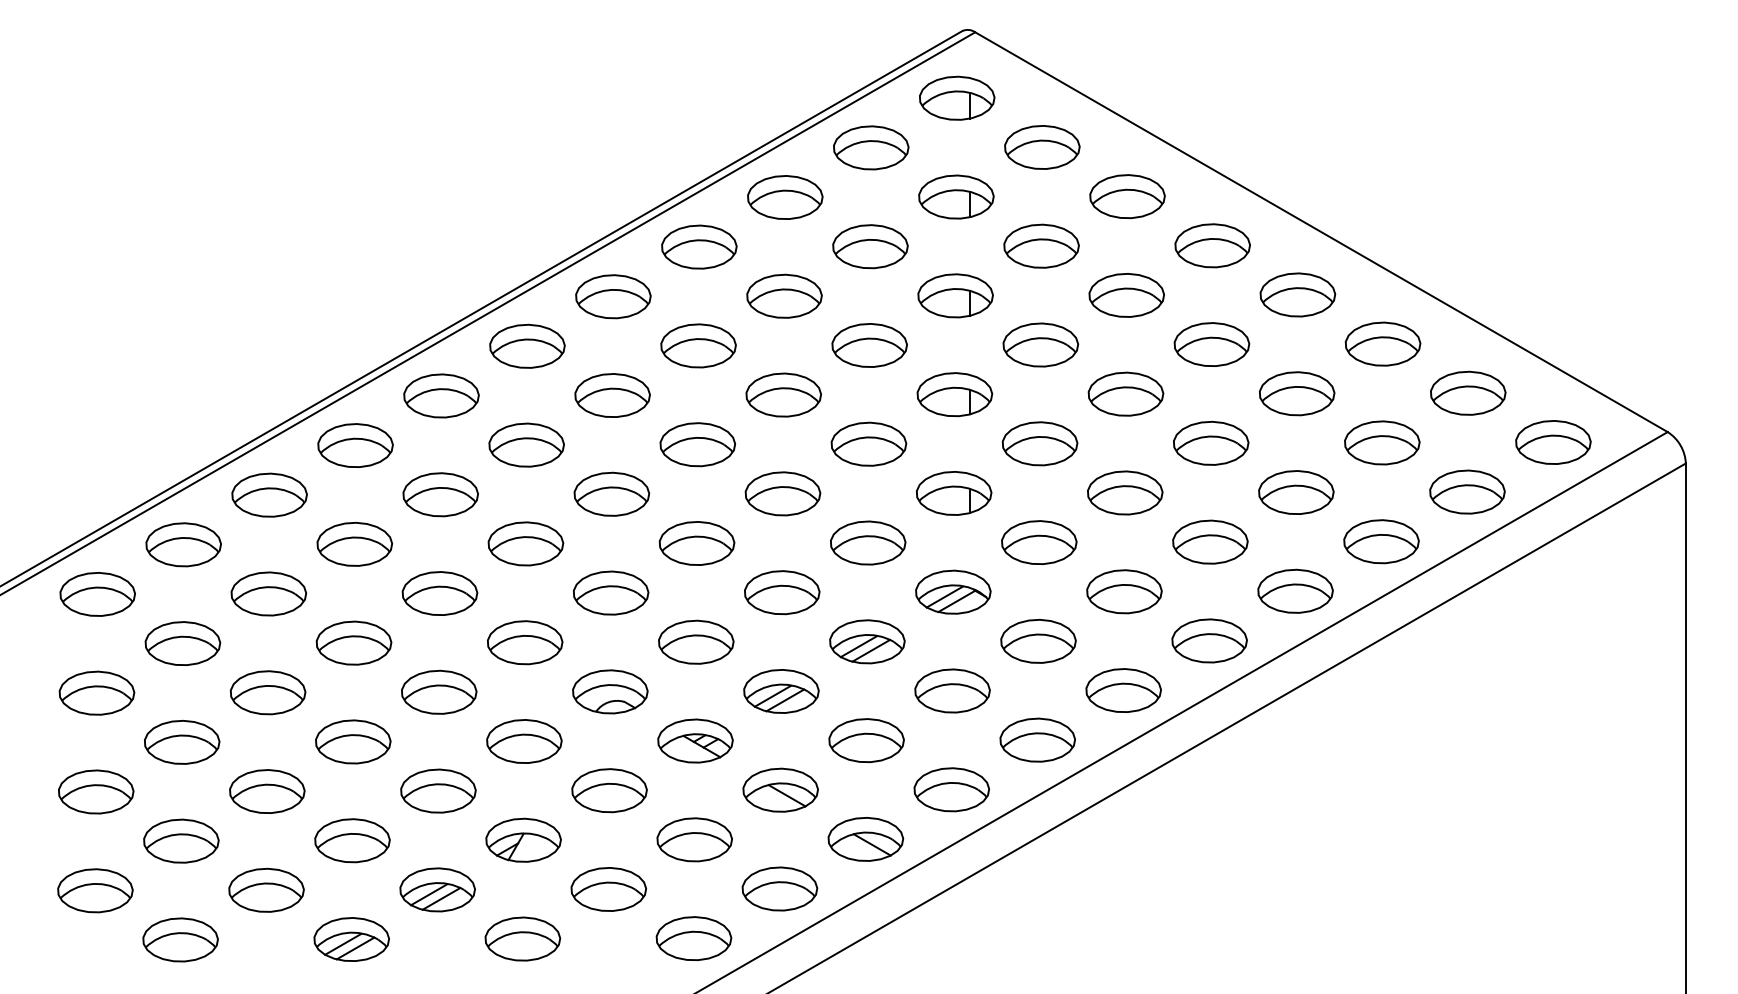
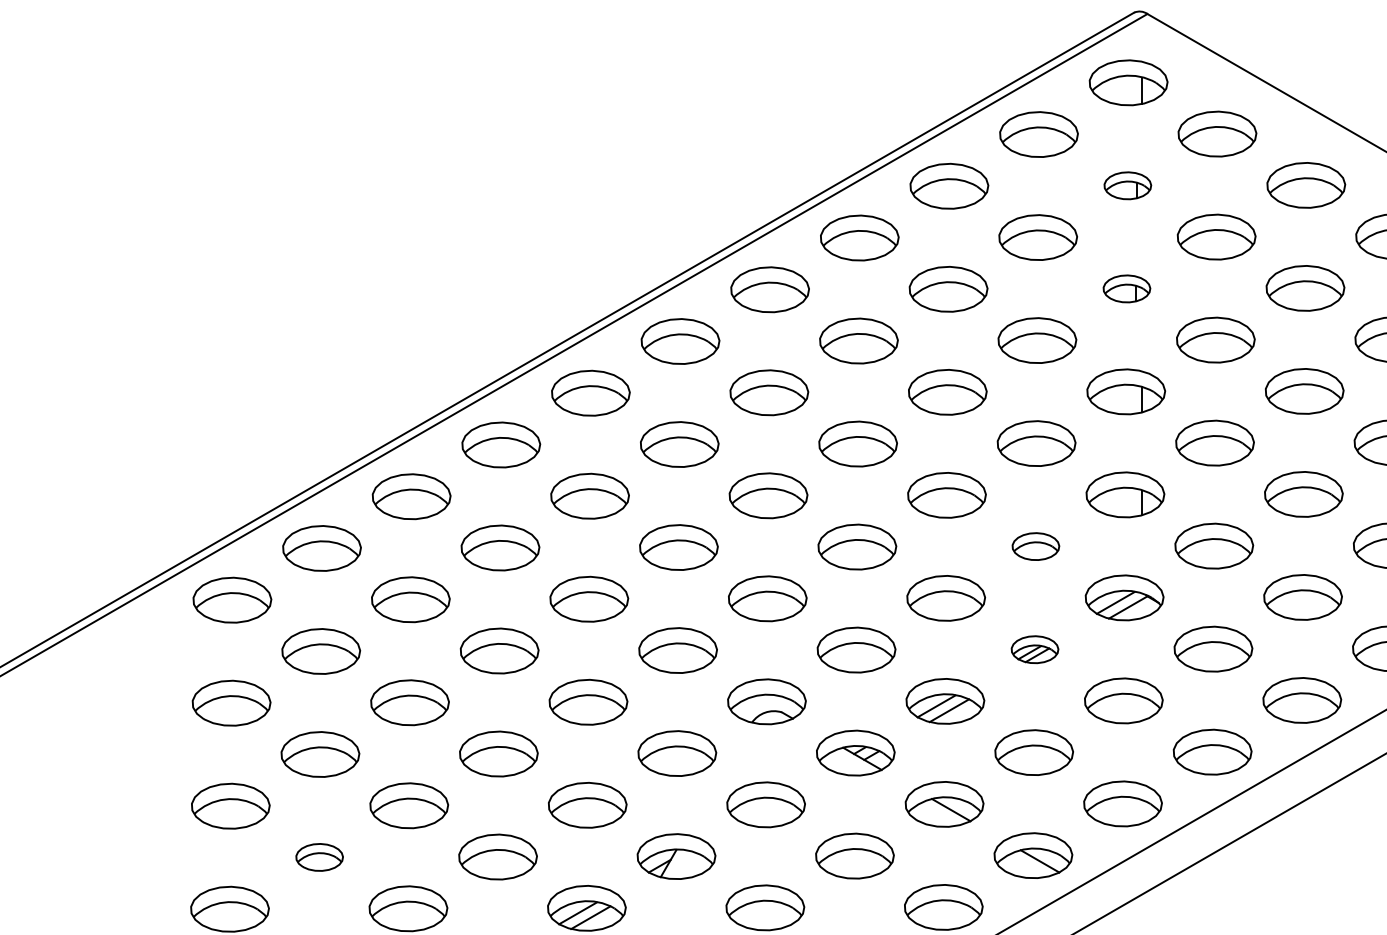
part: (956, 196) -> (1127, 185), size x0.6
part: (955, 295) -> (1126, 288), size x0.6
part: (868, 542) -> (1036, 546), size x0.6
part: (867, 641) -> (1035, 649), size x0.6
part: (181, 840) -> (319, 856), size x0.6

